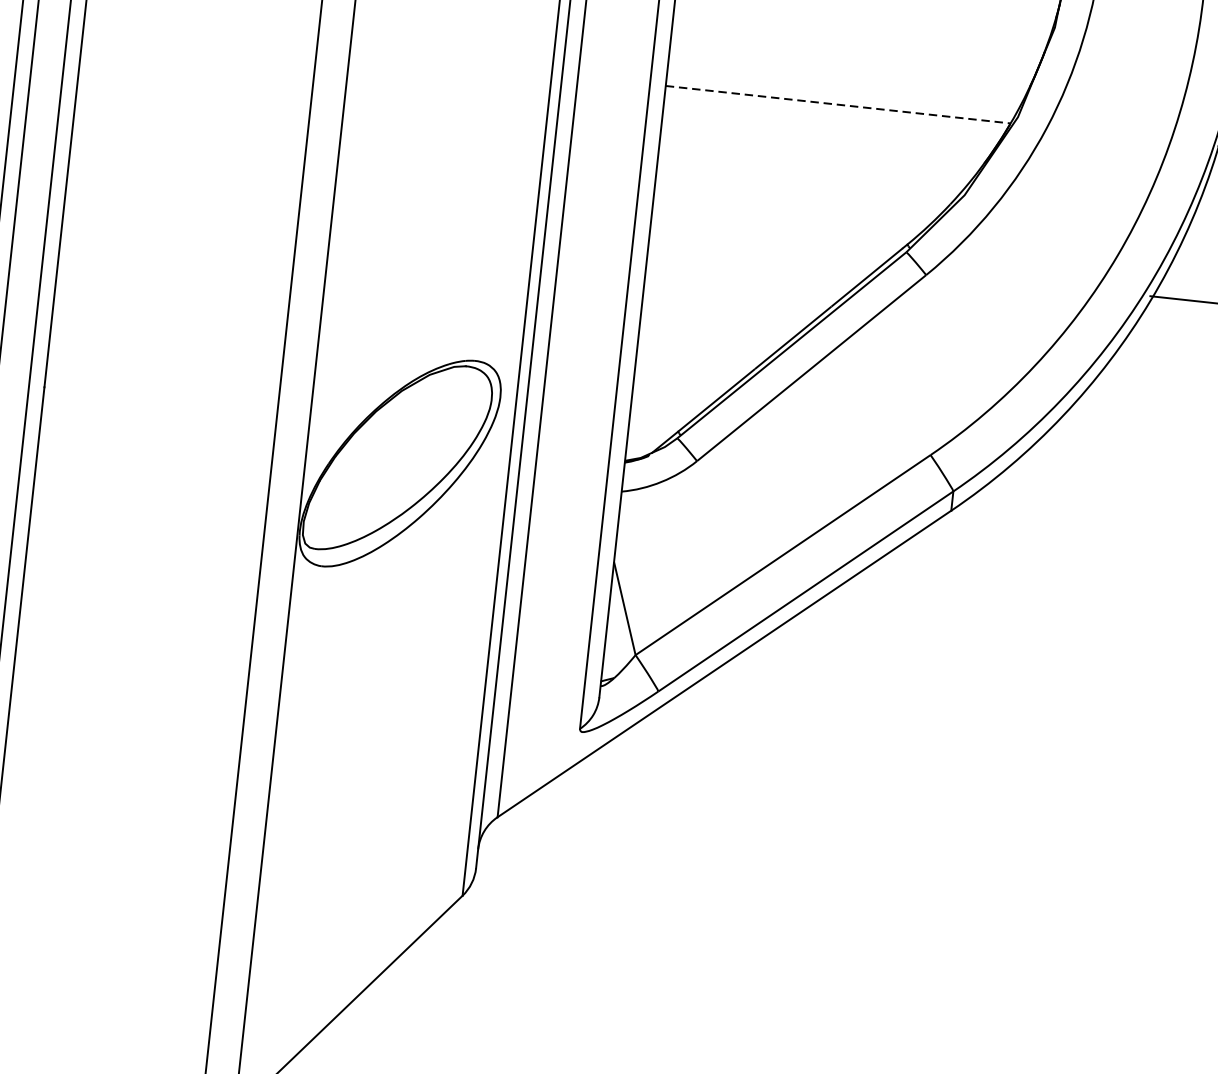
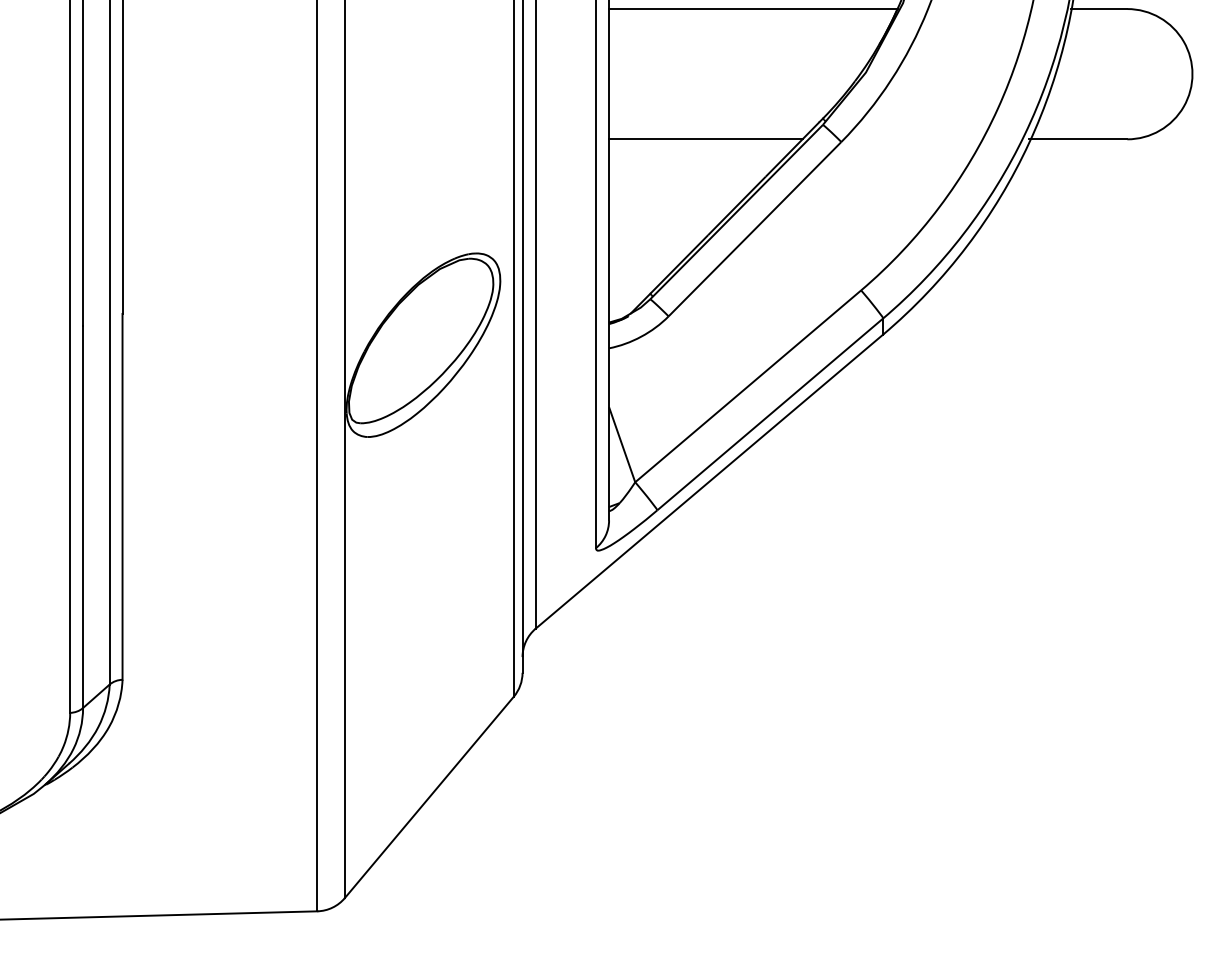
line: (838, 105) -> (753, 9), dashed -> solid
line: (764, 254) -> (705, 139), added

